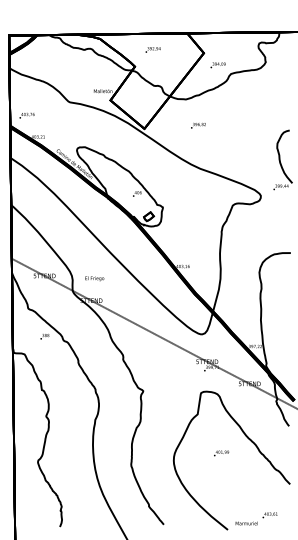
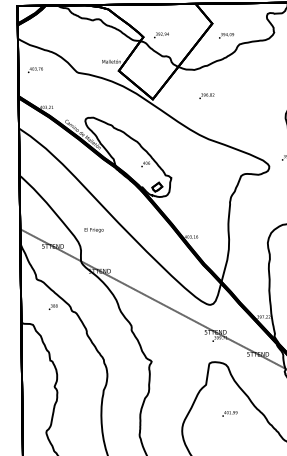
text: (152, 49) -> (160, 34), moved
text: (26, 115) -> (34, 69), moved
text: (94, 278) -> (93, 229), moved
text: (221, 453) -> (229, 413), moved

